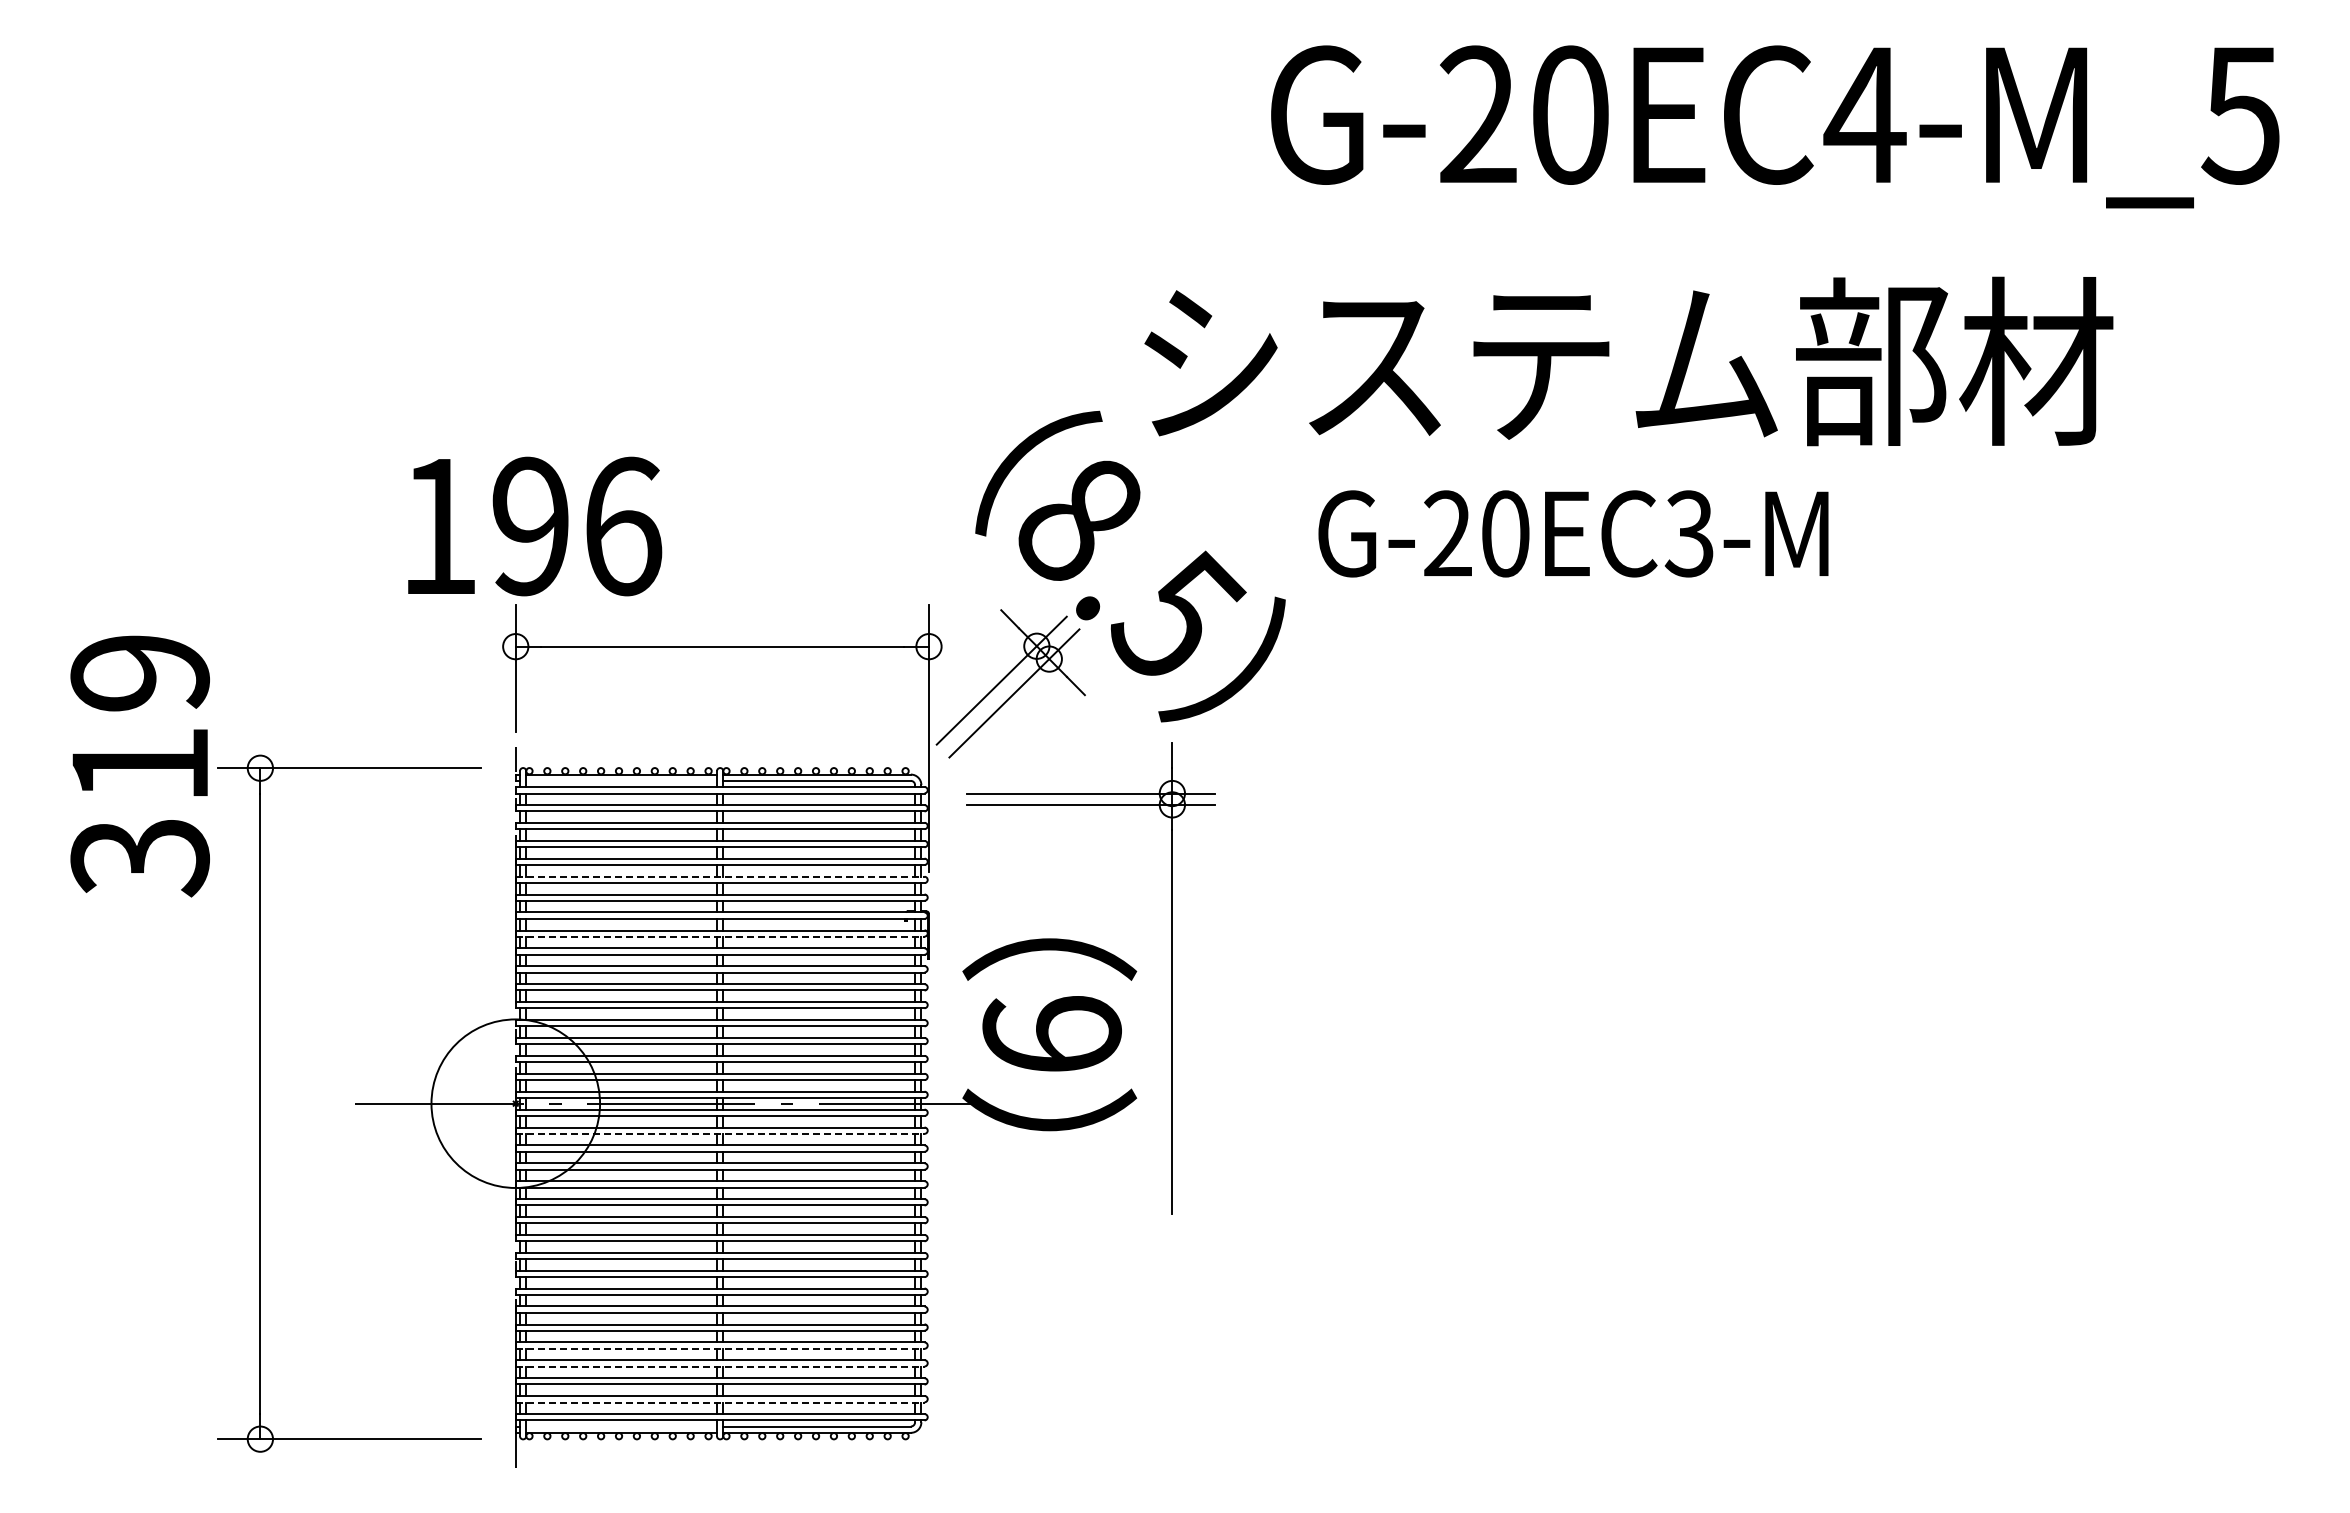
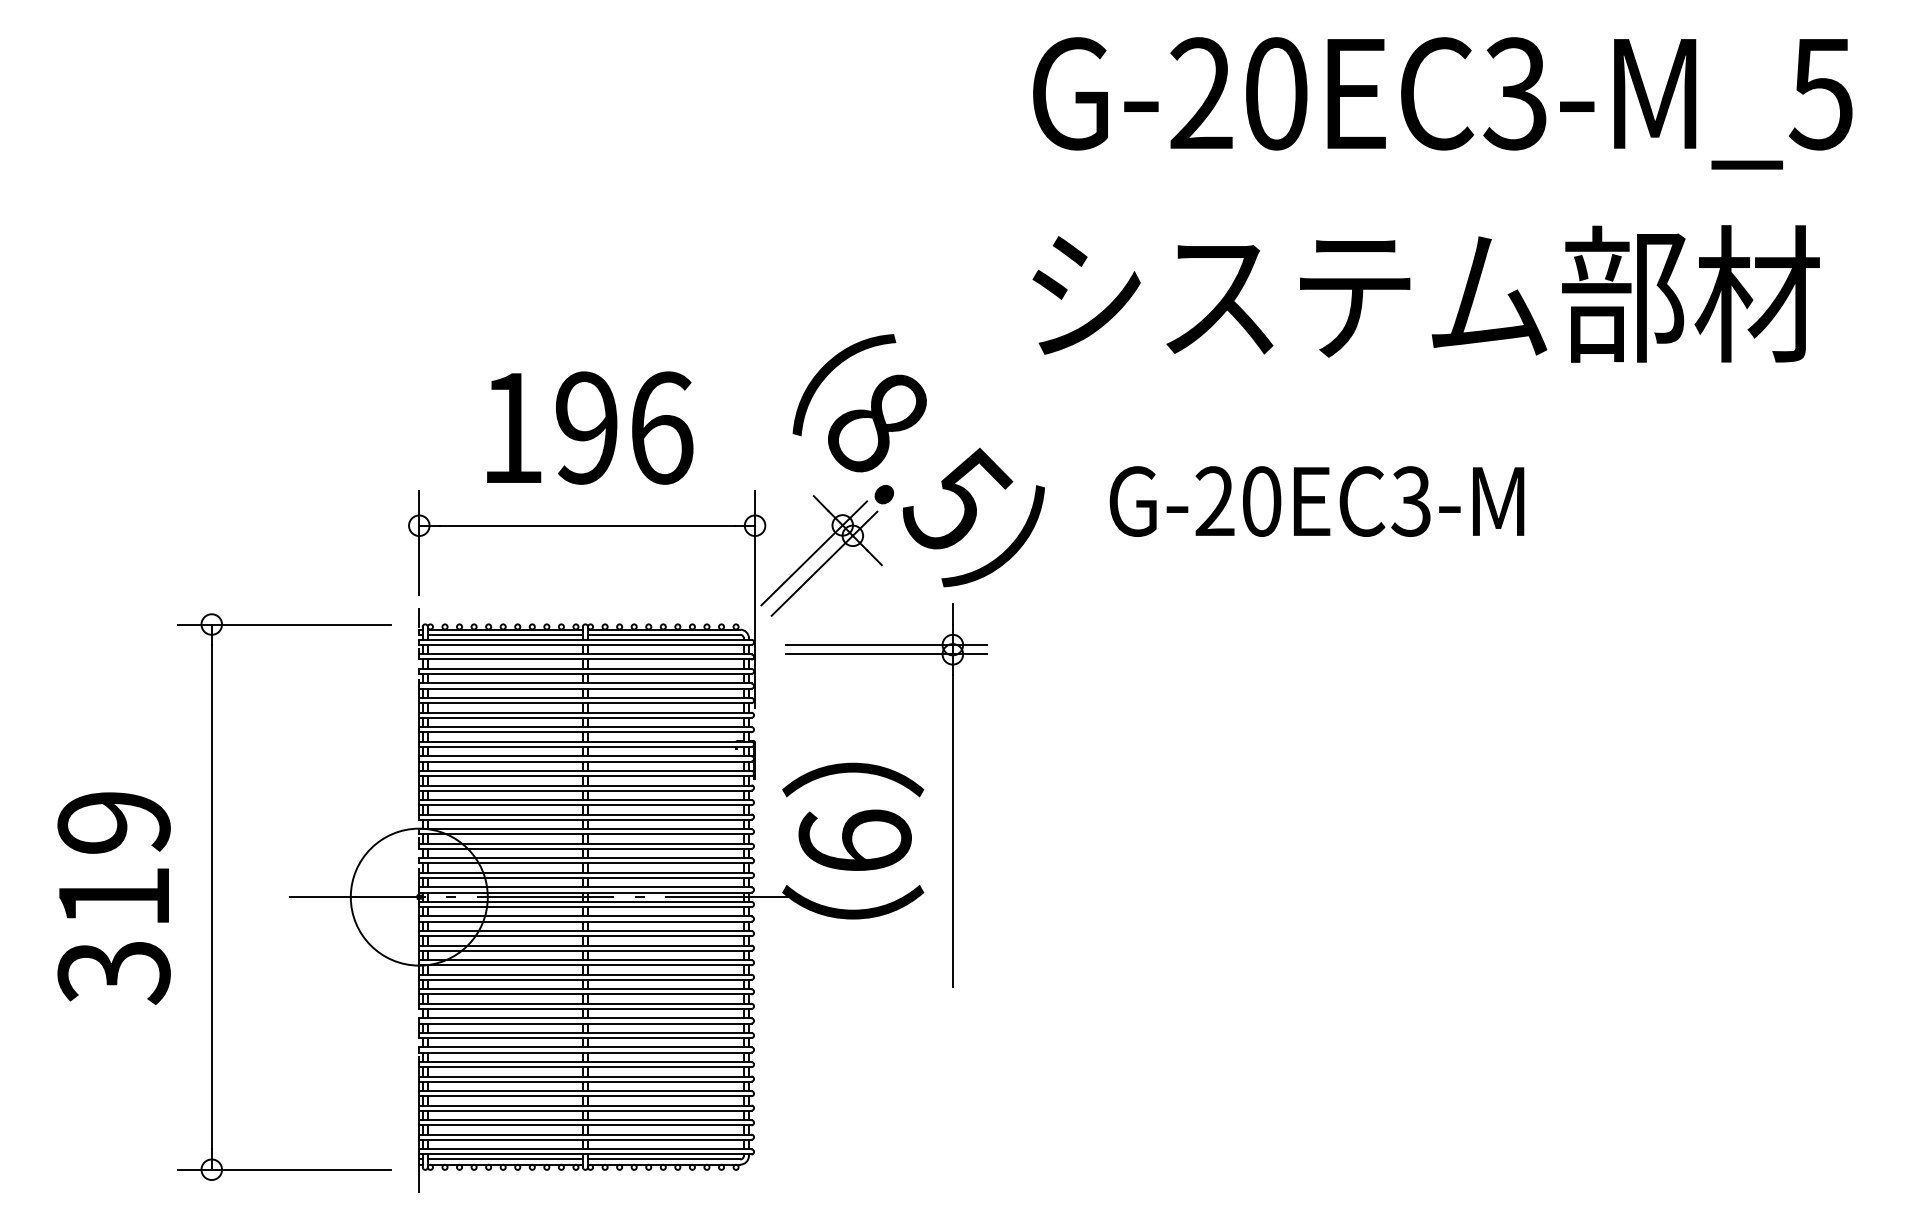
text: (1864, 114) -> (1515, 93), G-20EC4-M_5 -> G-20EC3-M_5
text: (1628, 361) -> (1425, 294), moved
text: (535, 526) -> (590, 428), moved
text: (1573, 533) -> (1317, 501), moved
text: (139, 766) -> (113, 898), moved
line: (621, 780) -> (505, 634), added
line: (720, 876) -> (585, 712), dashed -> solid
line: (720, 936) -> (585, 761), dashed -> solid
line: (720, 1133) -> (585, 921), dashed -> solid
line: (720, 1348) -> (585, 1096), dashed -> solid
line: (720, 1366) -> (585, 1110), dashed -> solid
line: (720, 1402) -> (585, 1139), dashed -> solid
line: (621, 1426) -> (505, 1159), added

